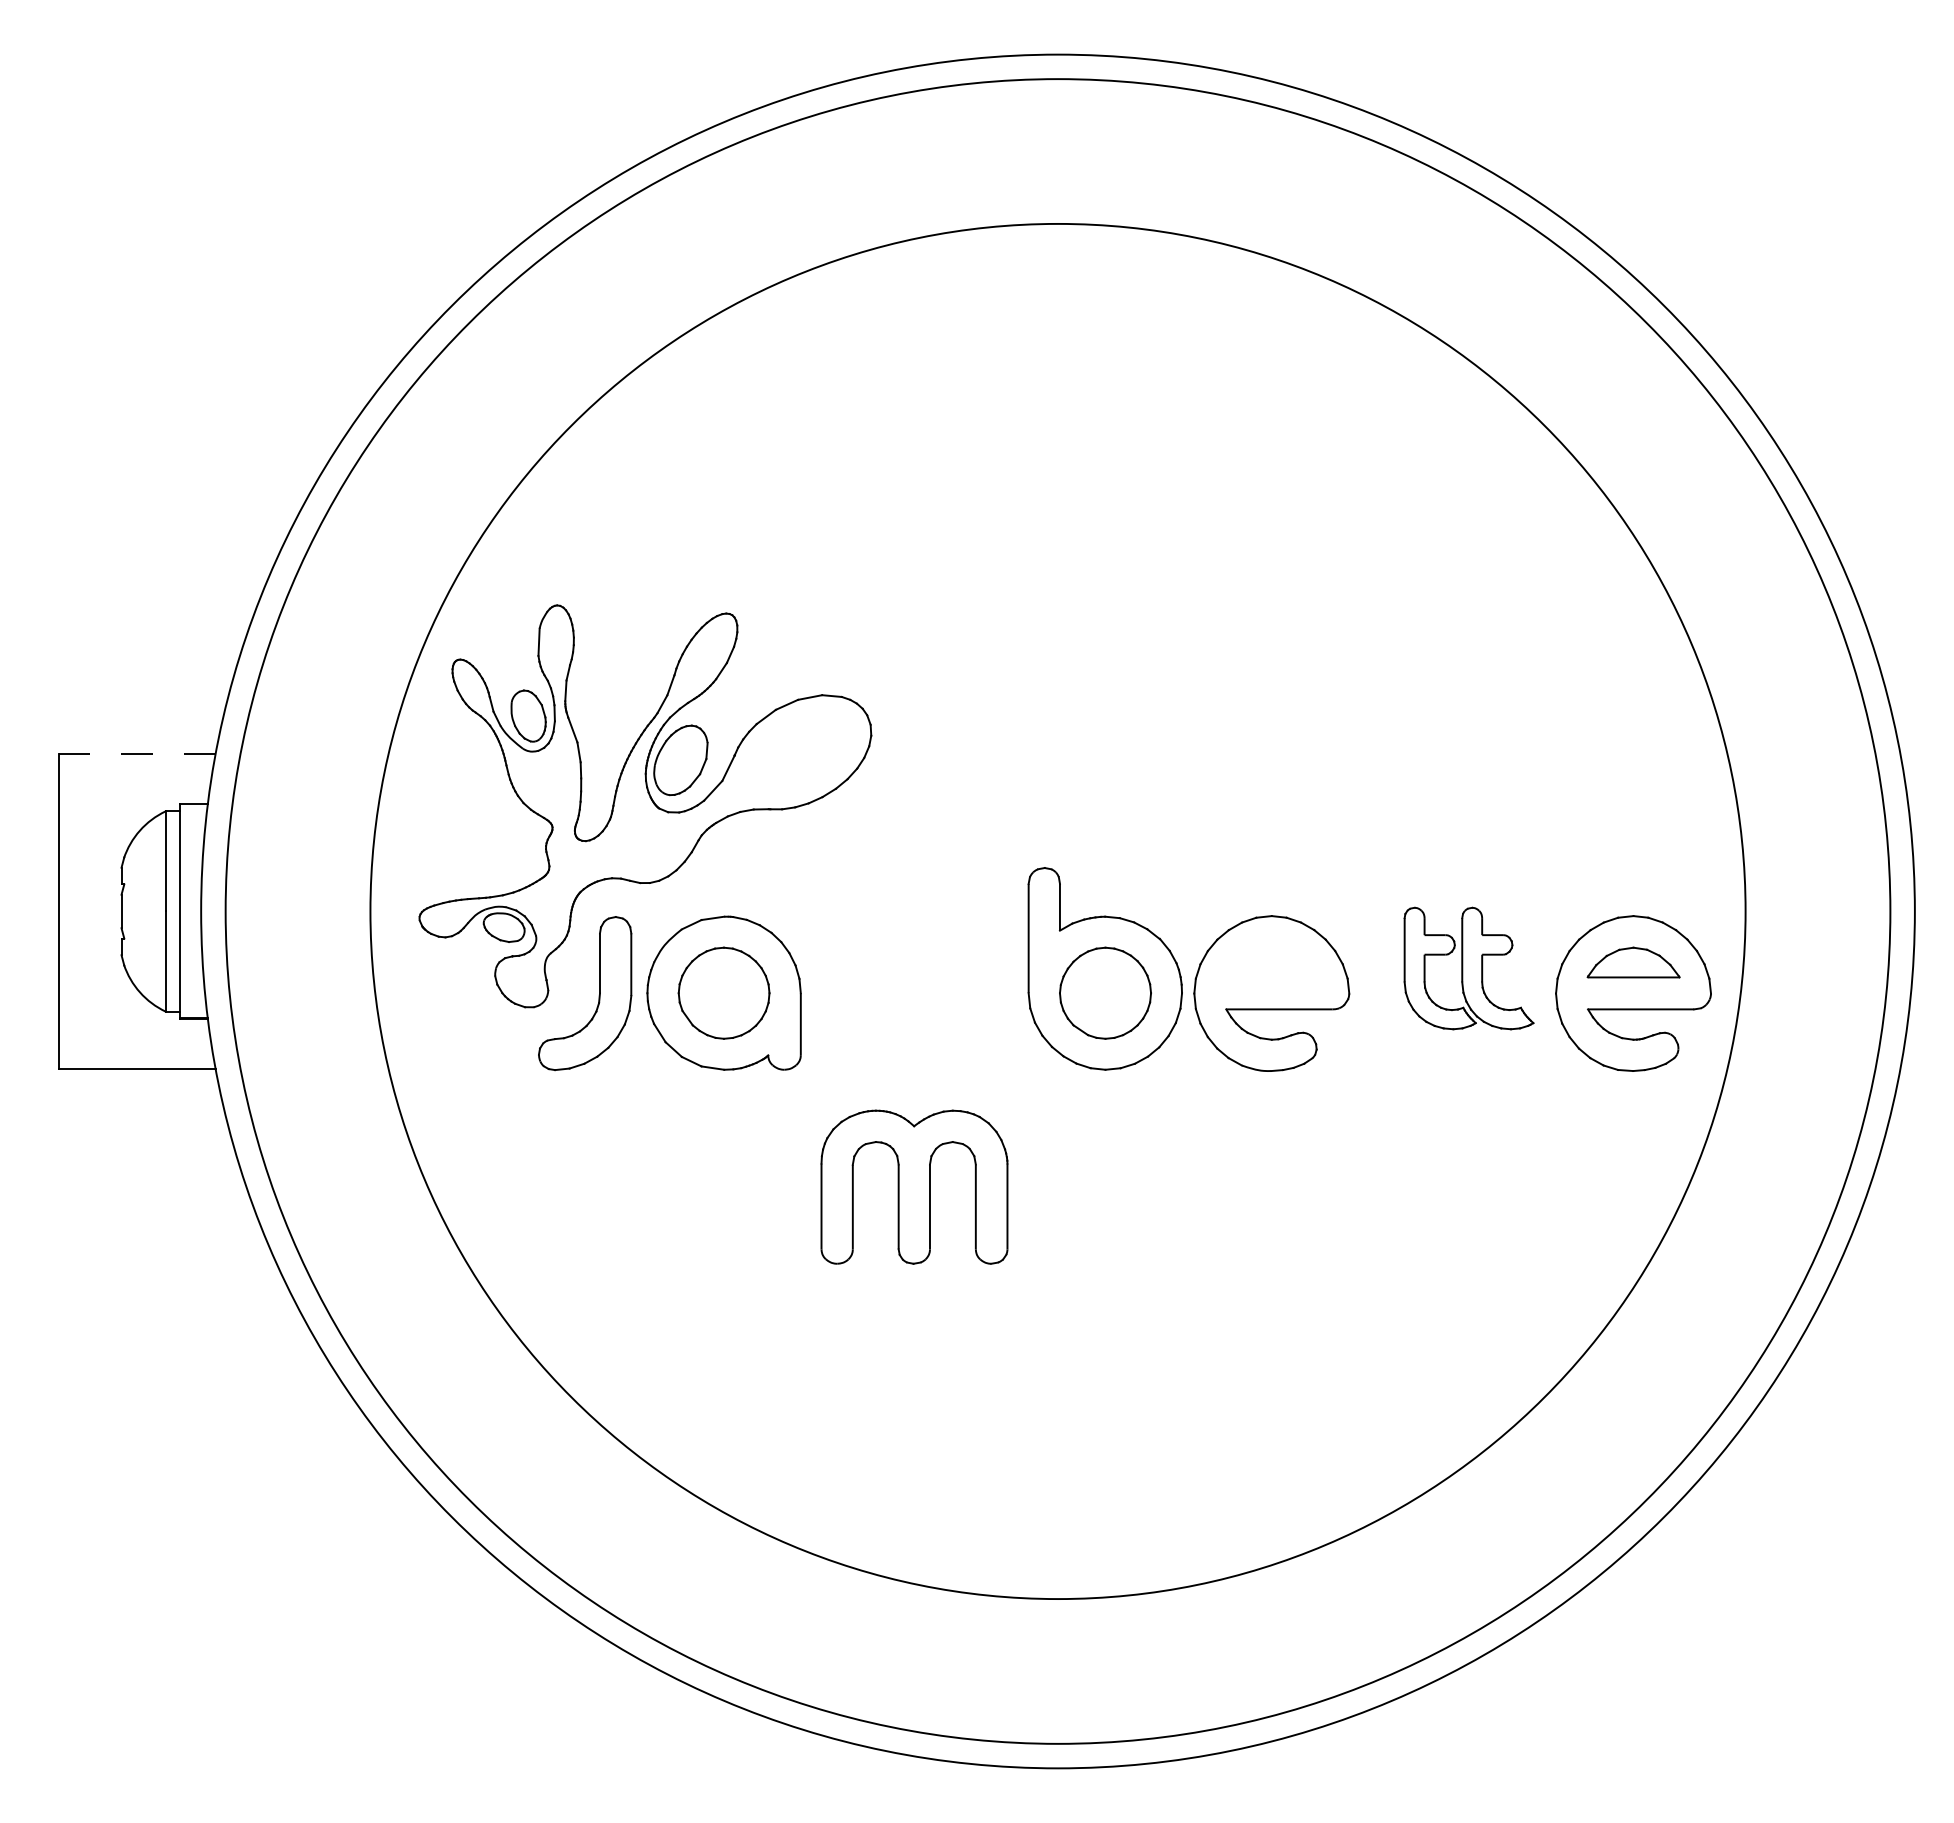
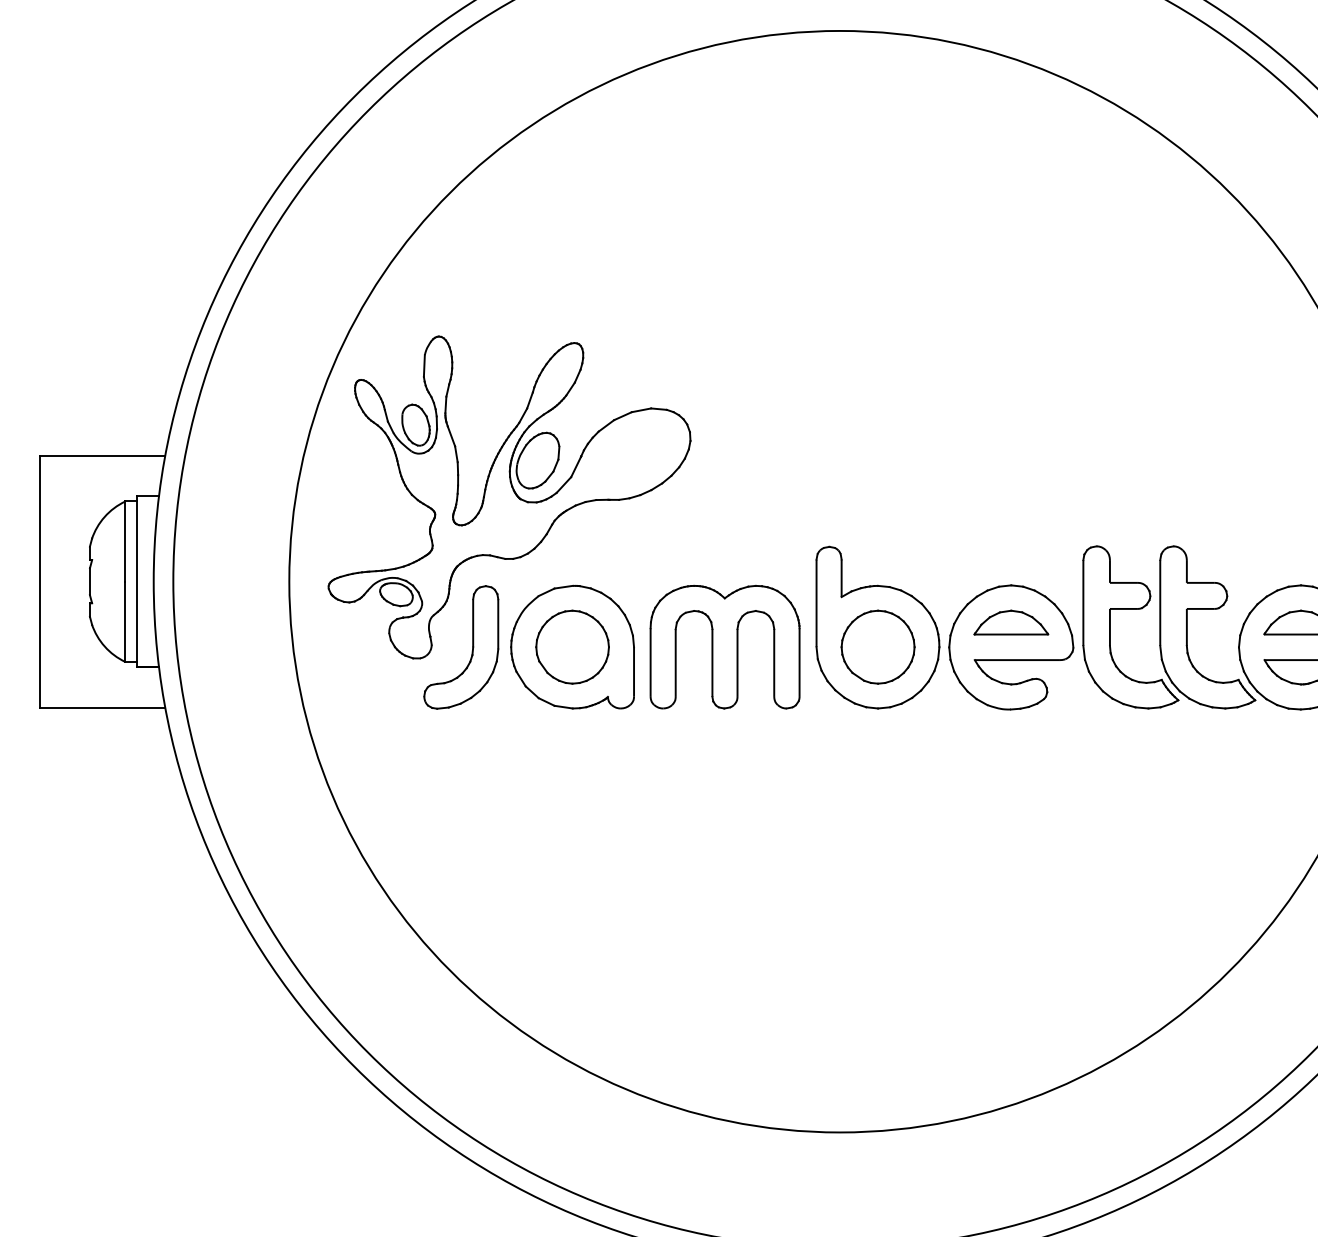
line: (137, 754) -> (102, 455), dashed -> solid
part: (1271, 962) -> (1011, 622), added
part: (1468, 968) -> (1168, 627), size x1.67
part: (914, 1186) -> (725, 646), moved

